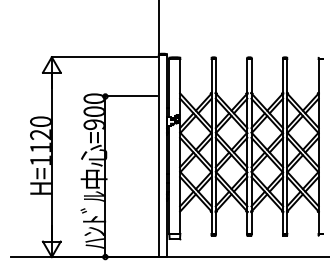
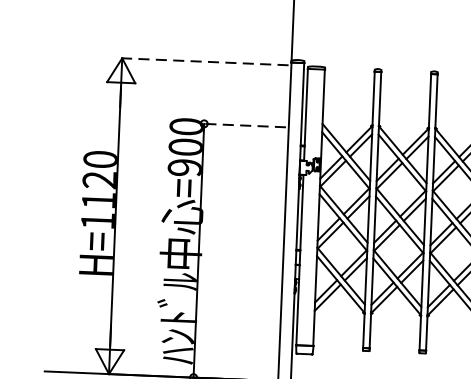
line: (104, 57) -> (205, 62), solid -> dashed
line: (131, 96) -> (245, 125), solid -> dashed

